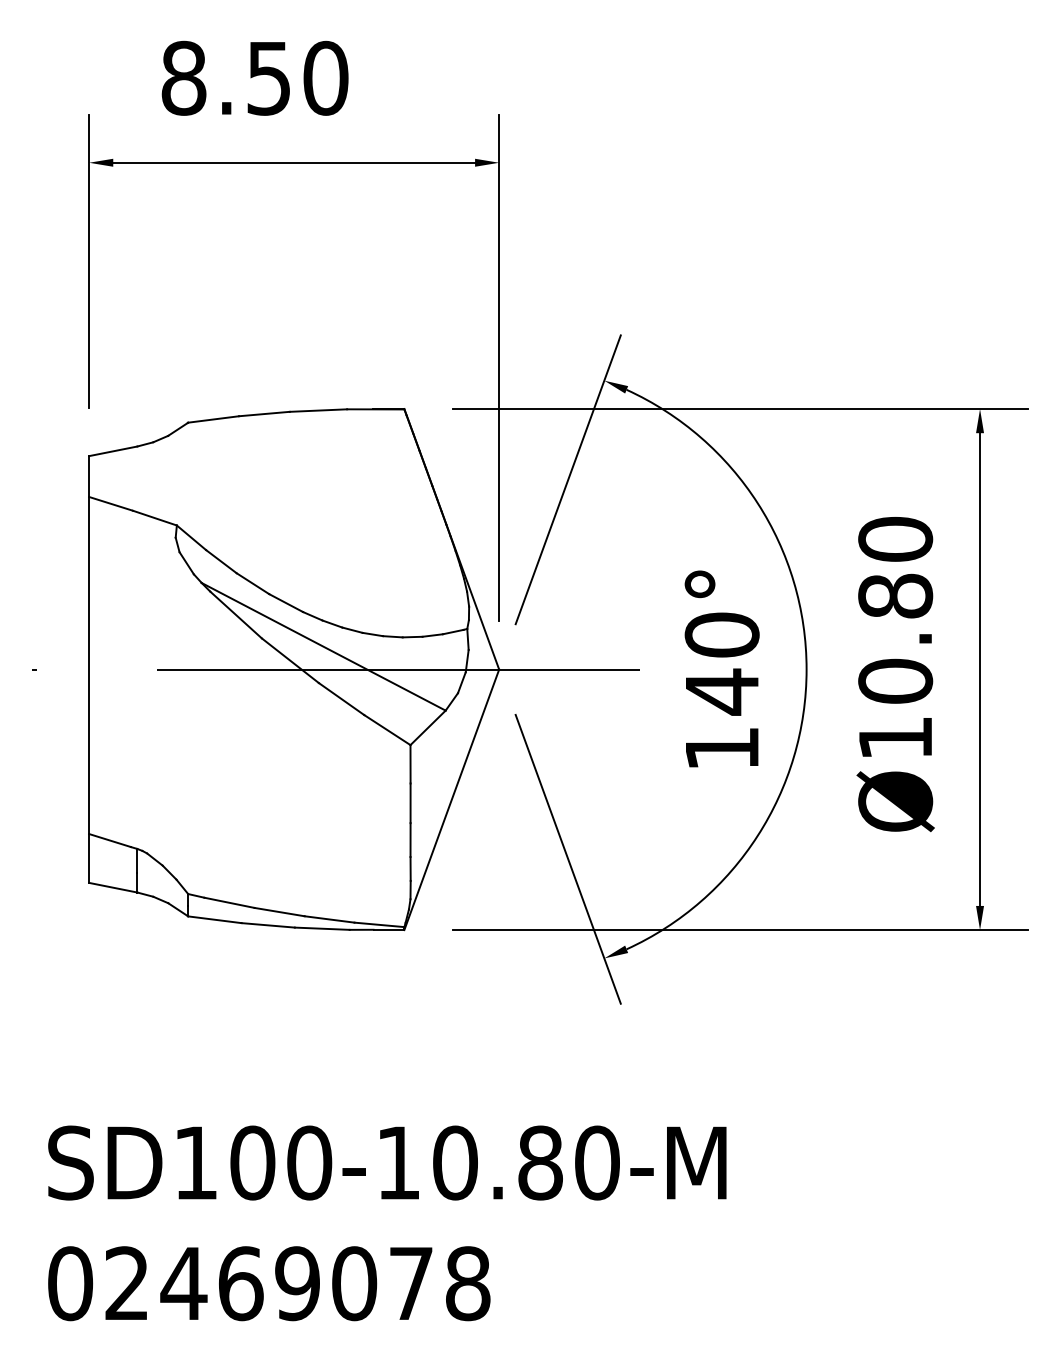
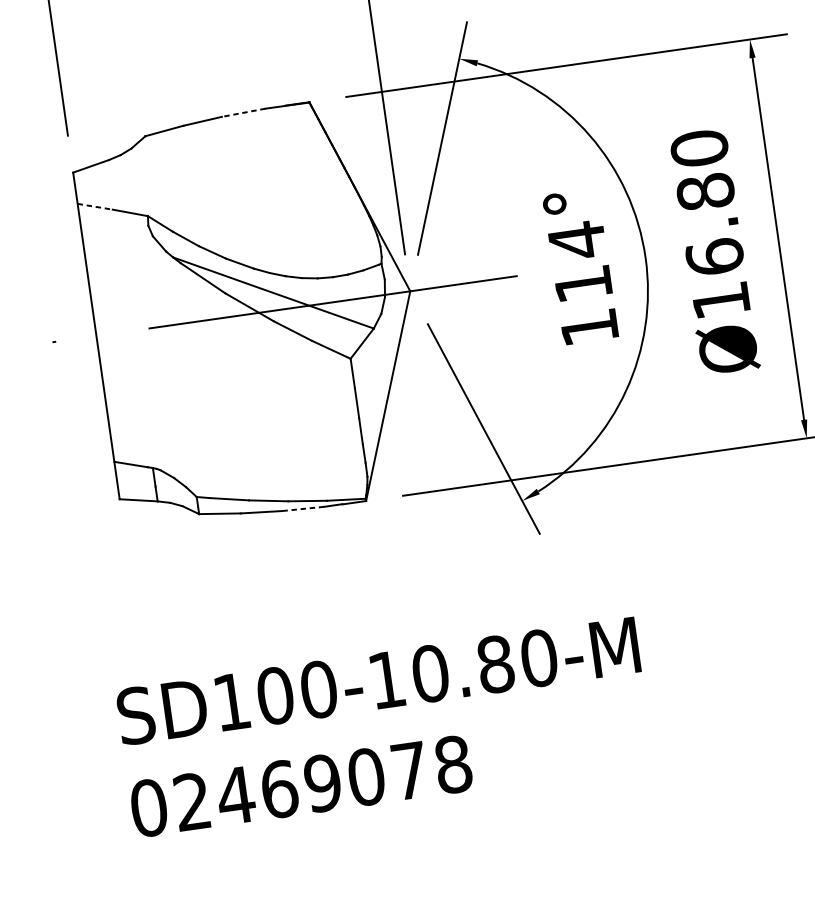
line: (318, 410) -> (243, 112), solid -> dashed
line: (111, 503) -> (95, 206), solid -> dashed
text: (721, 663) -> (579, 262), 140° -> 114°
text: (895, 680) -> (714, 256), Ø10.80 -> Ø16.80
line: (321, 928) -> (302, 508), solid -> dashed

